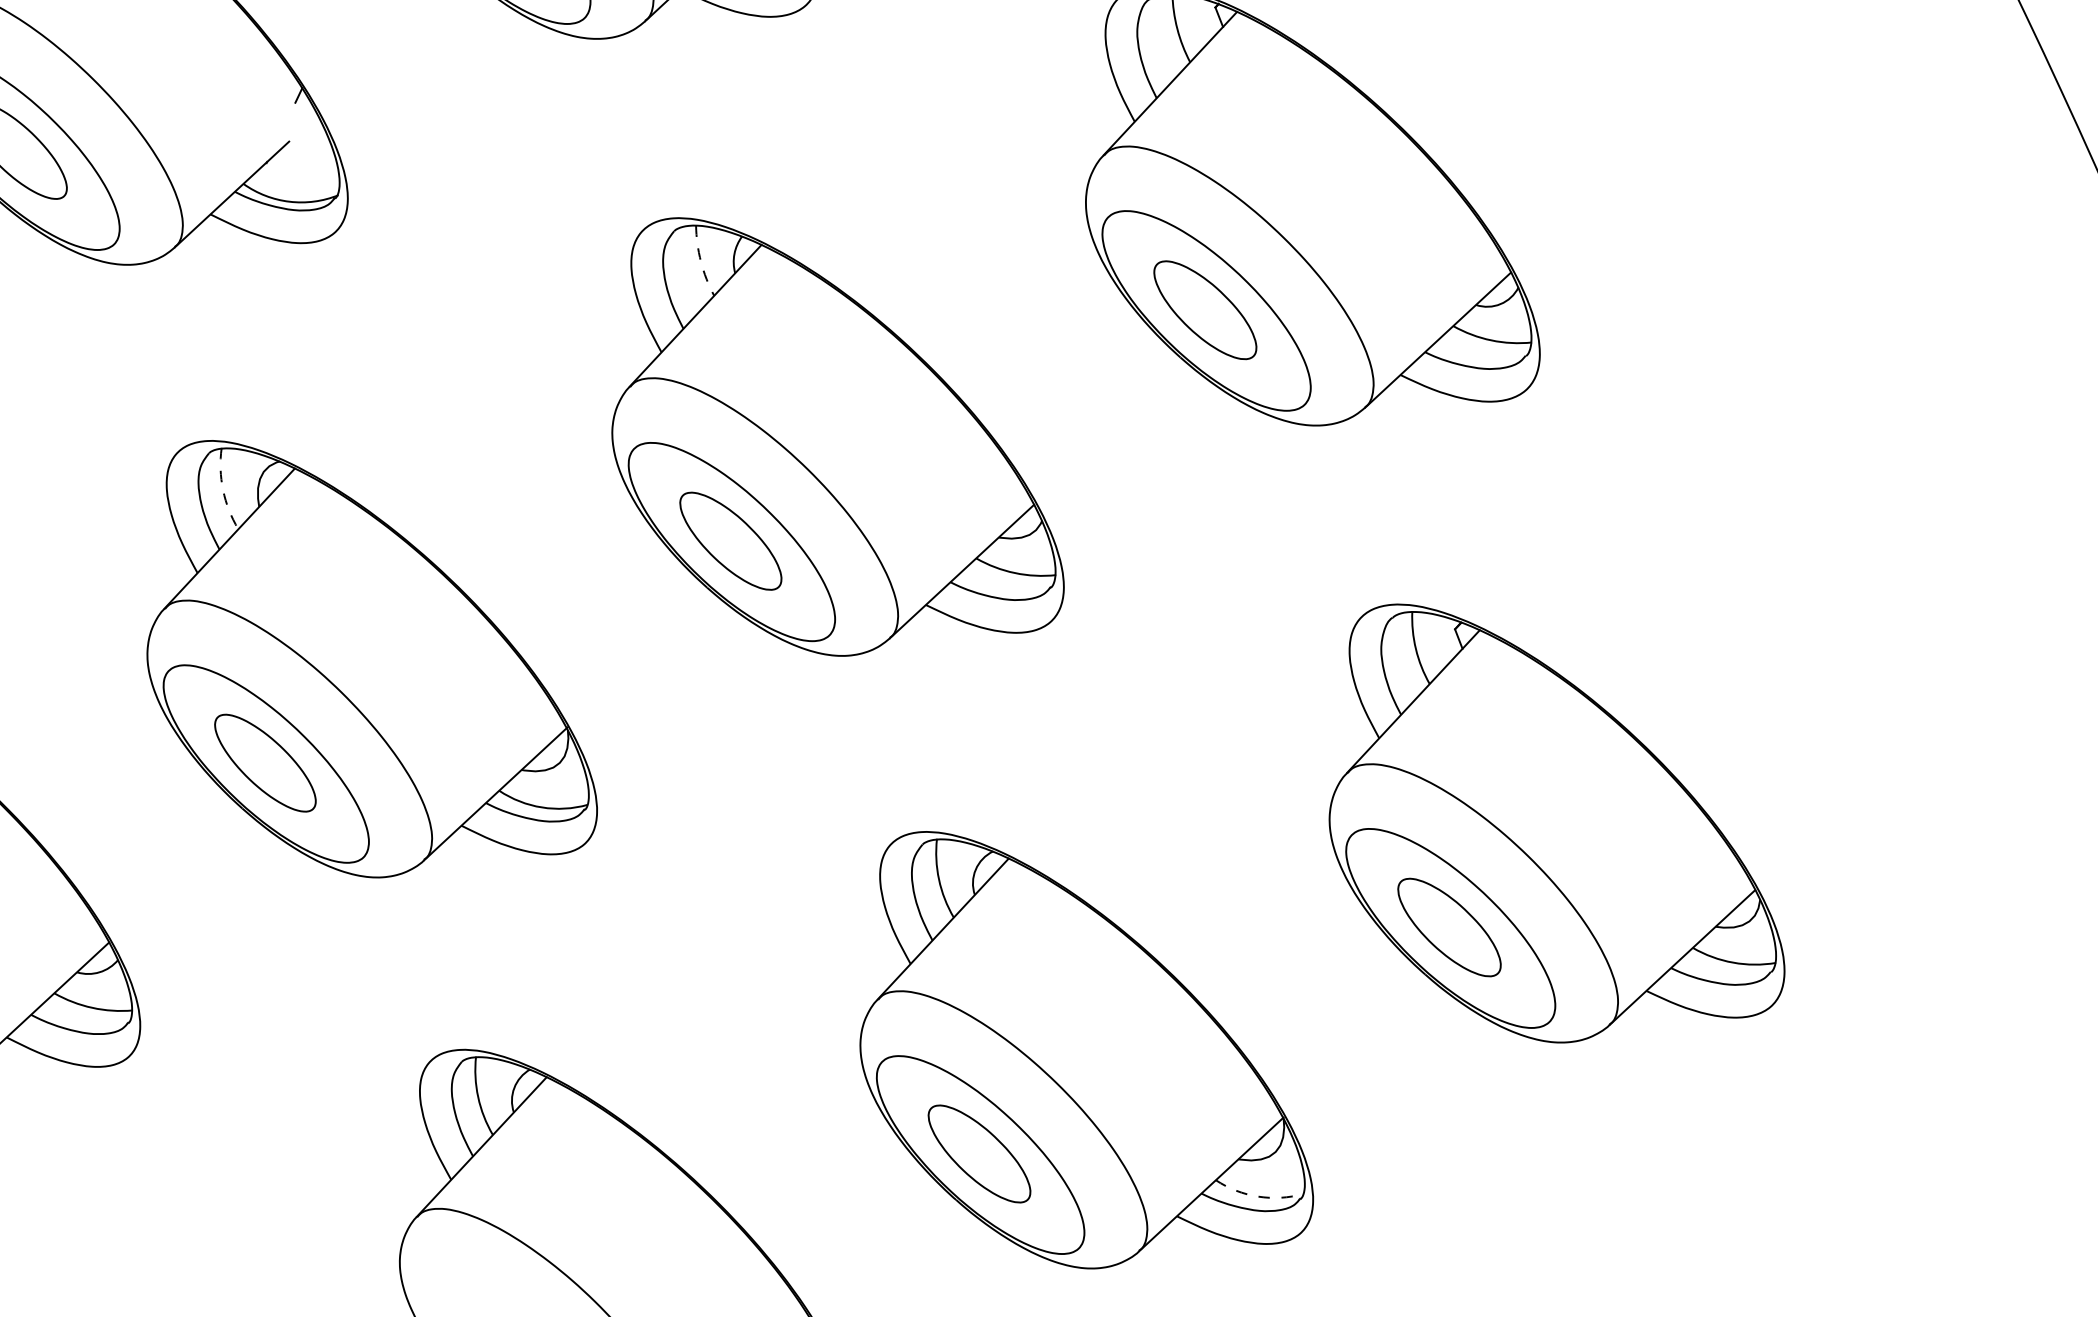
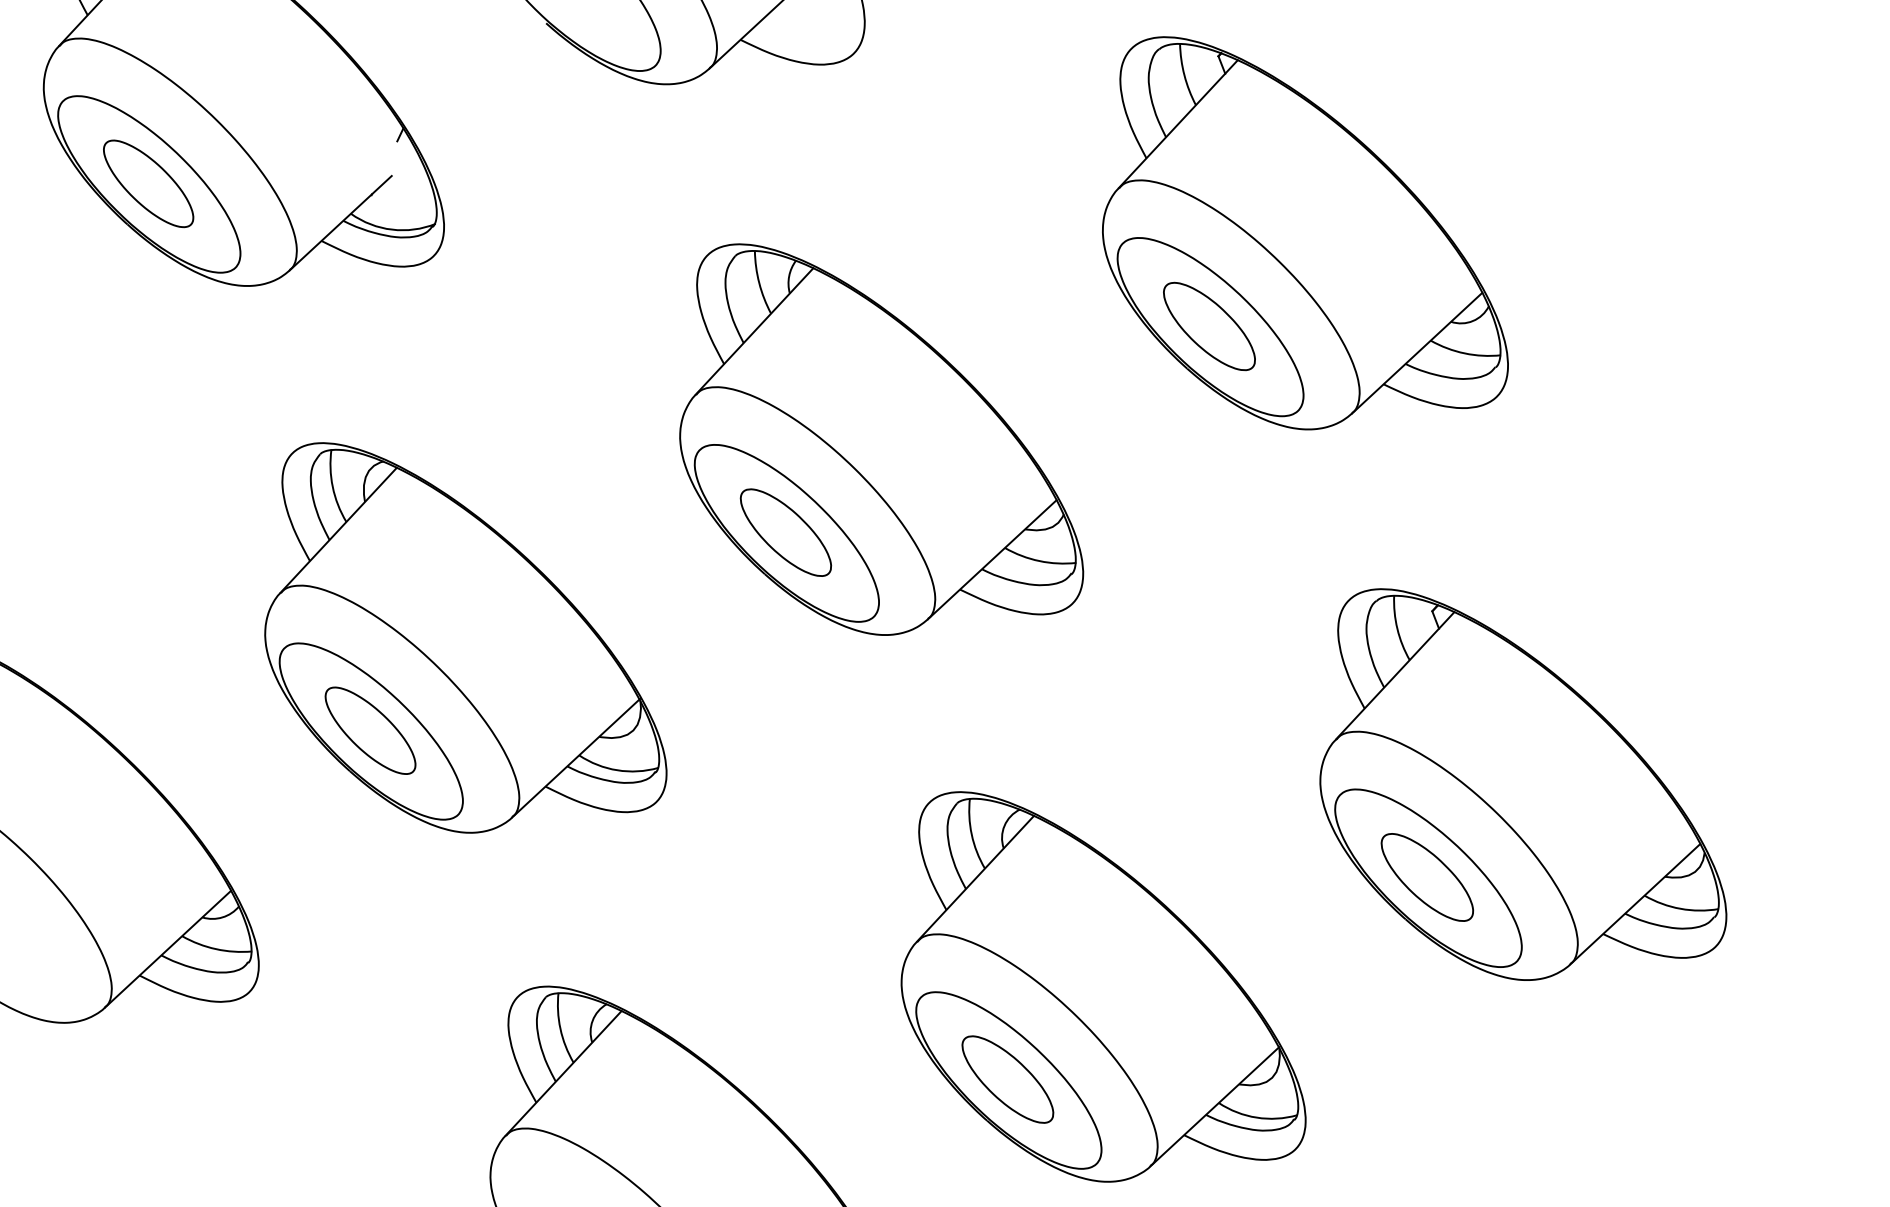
arc: (701, 262) -> (759, 283), dashed -> solid
arc: (222, 489) -> (332, 486), dashed -> solid
arc: (1258, 1196) -> (1256, 1117), dashed -> solid

